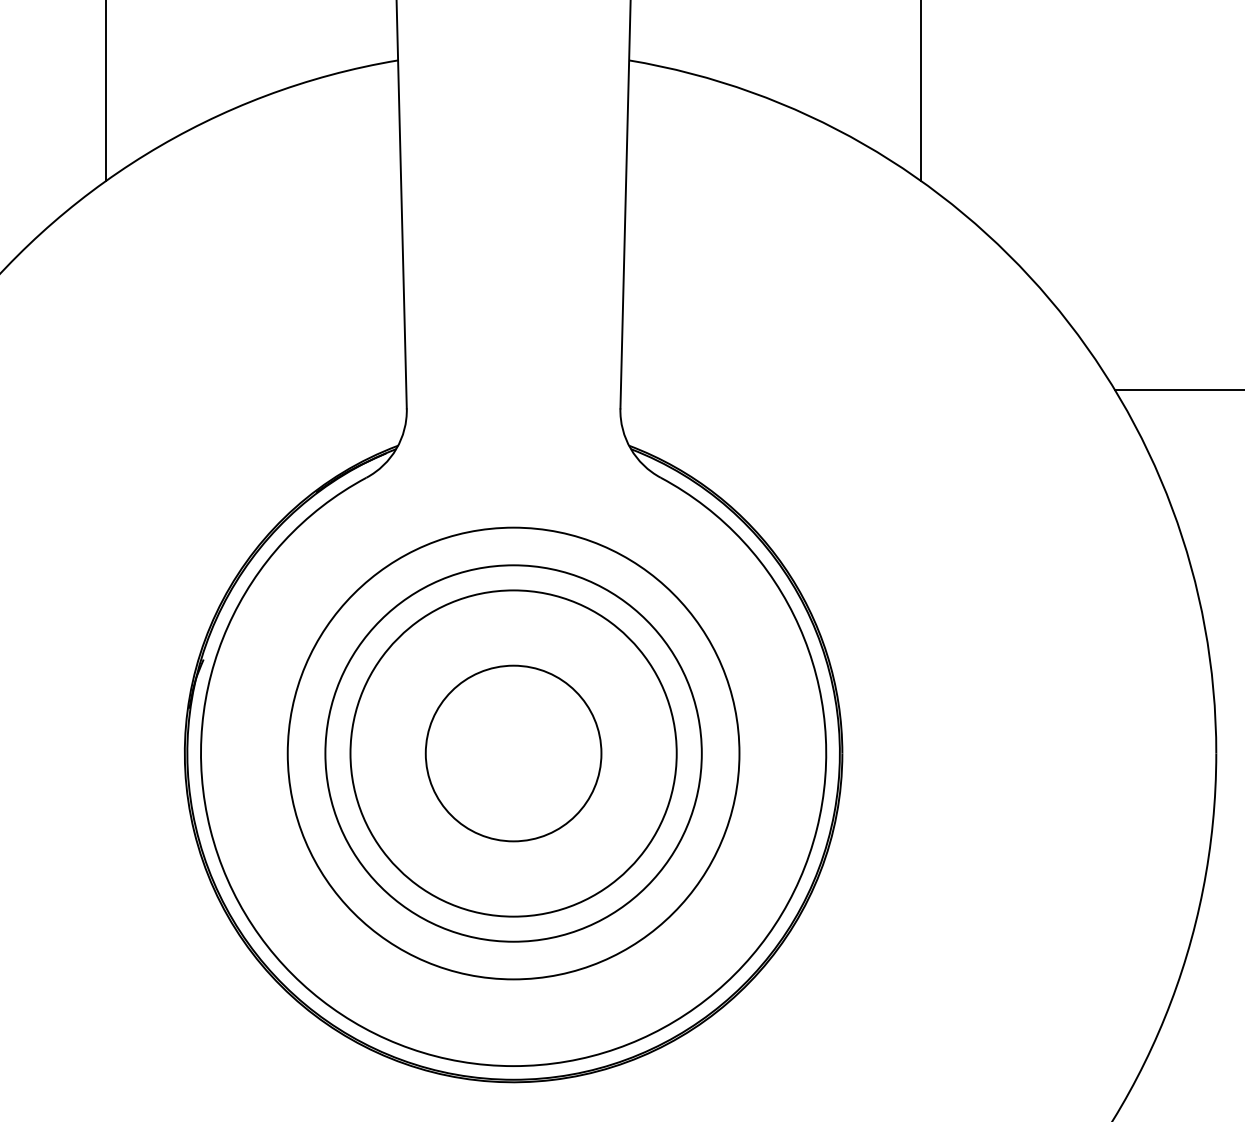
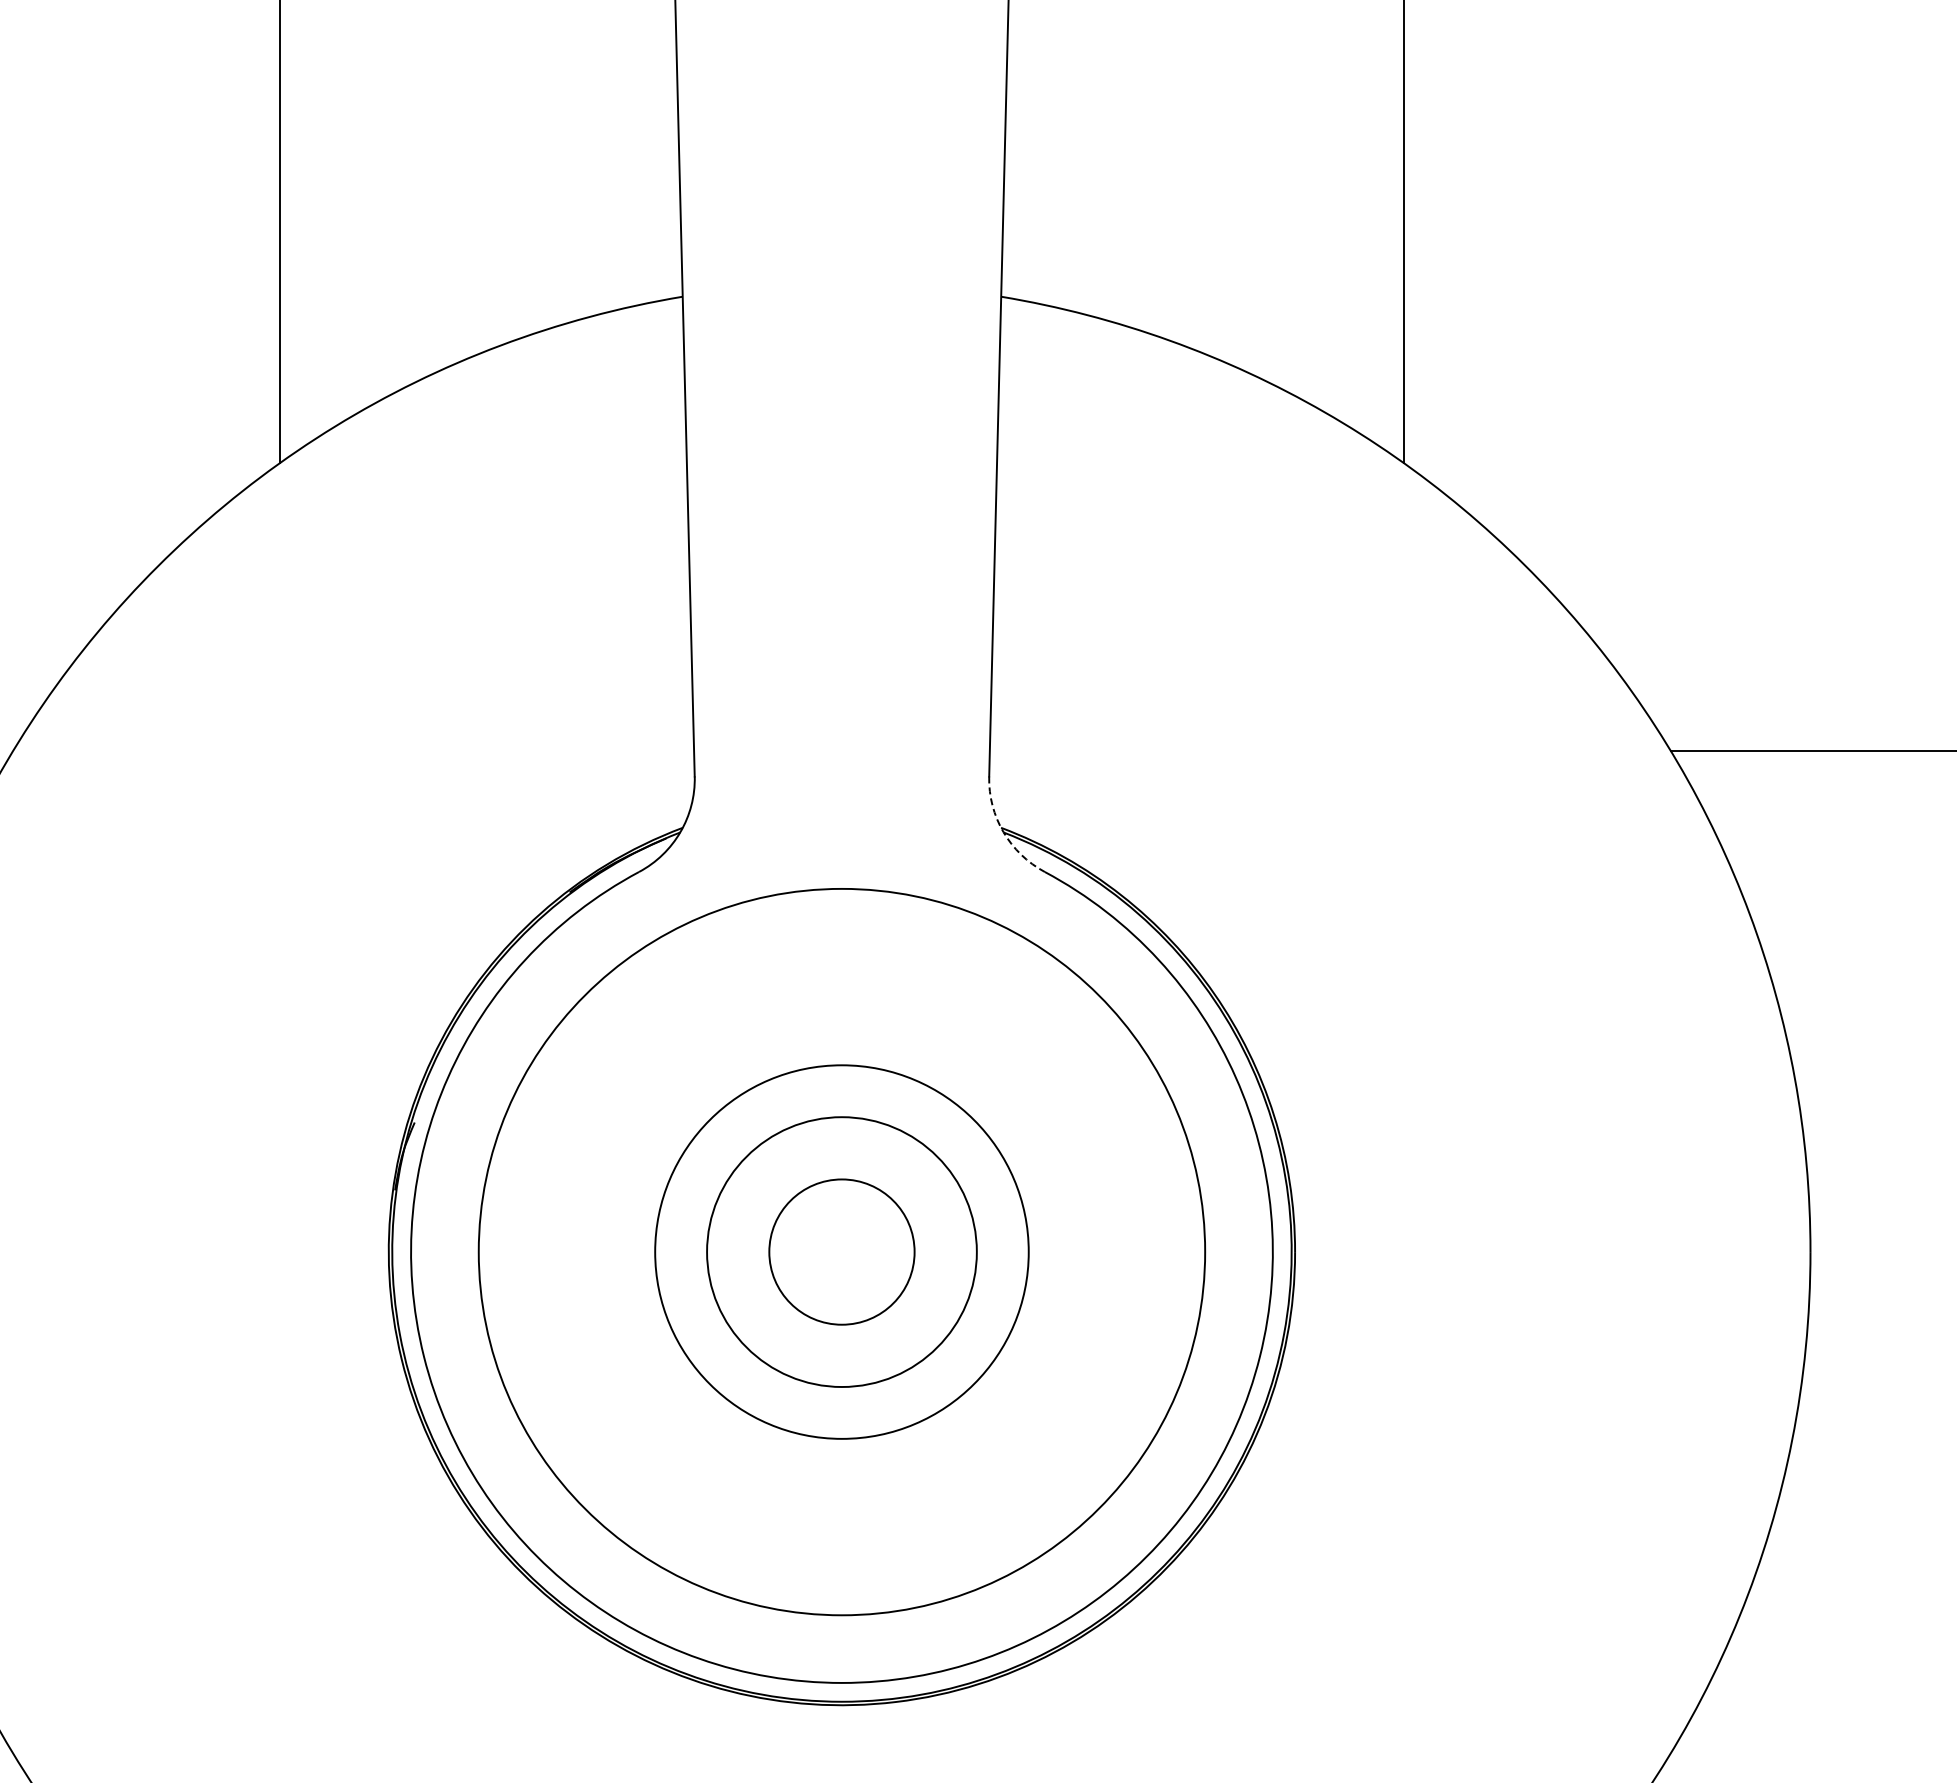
arc: (630, 449) -> (1003, 832), solid -> dashed
circle: (513, 753) -> (841, 1251), size x0.6
circle: (513, 753) -> (841, 1251), size x0.6
circle: (513, 753) -> (841, 1251), size x1.4
circle: (513, 753) -> (841, 1252), size x0.6

